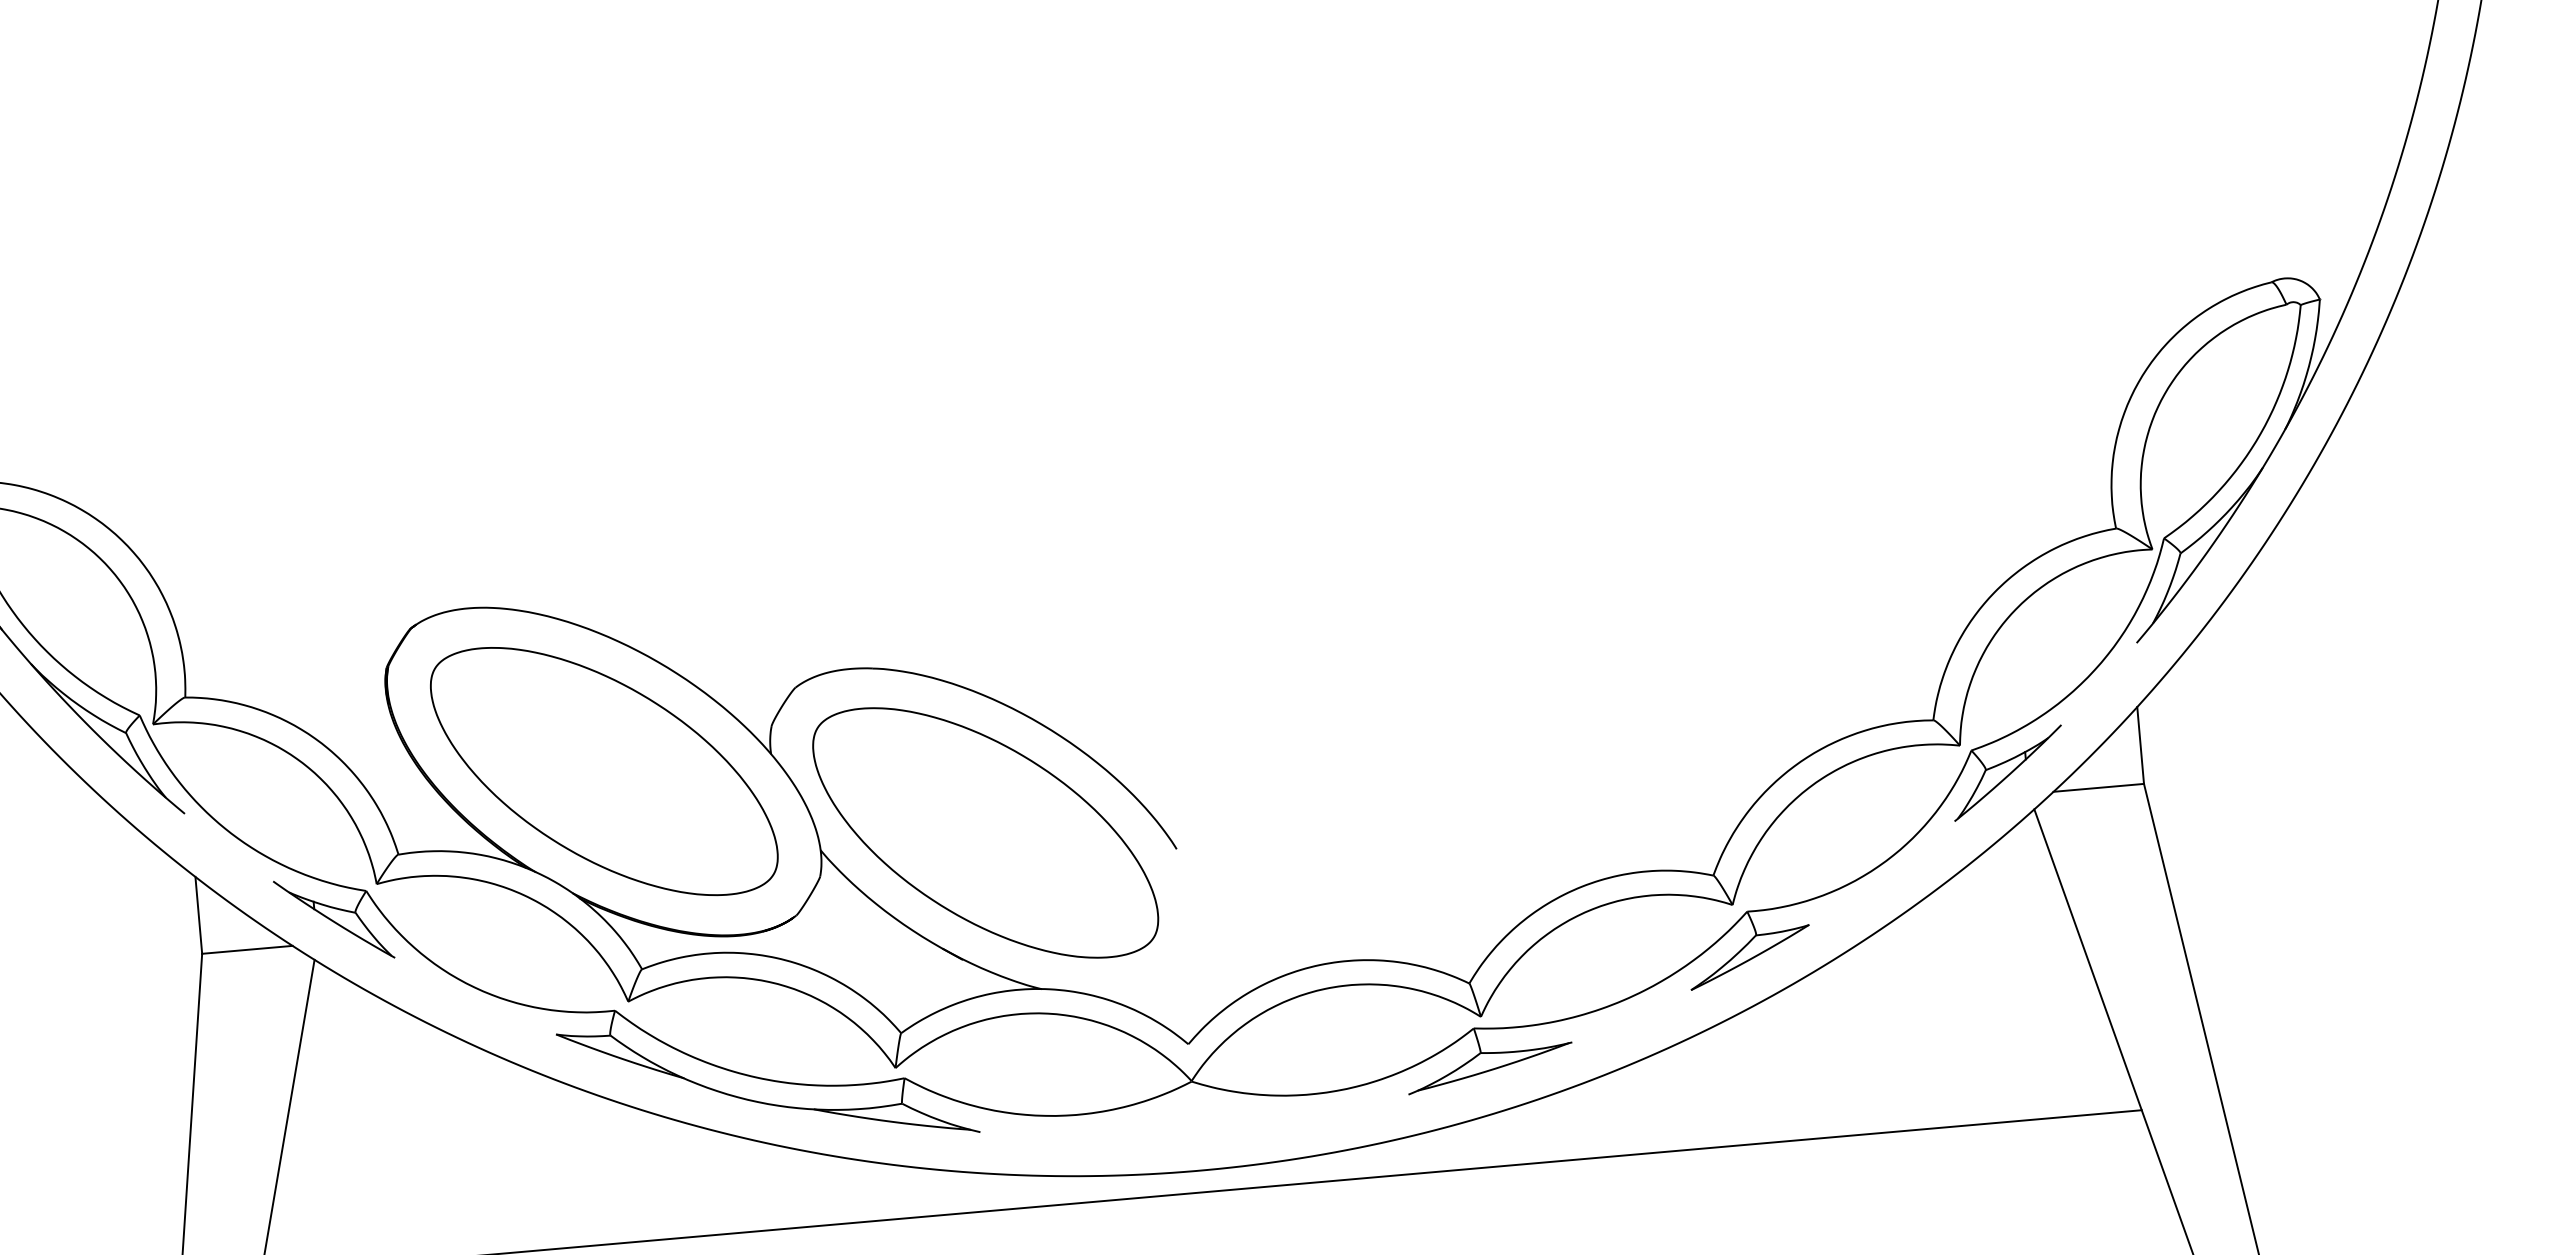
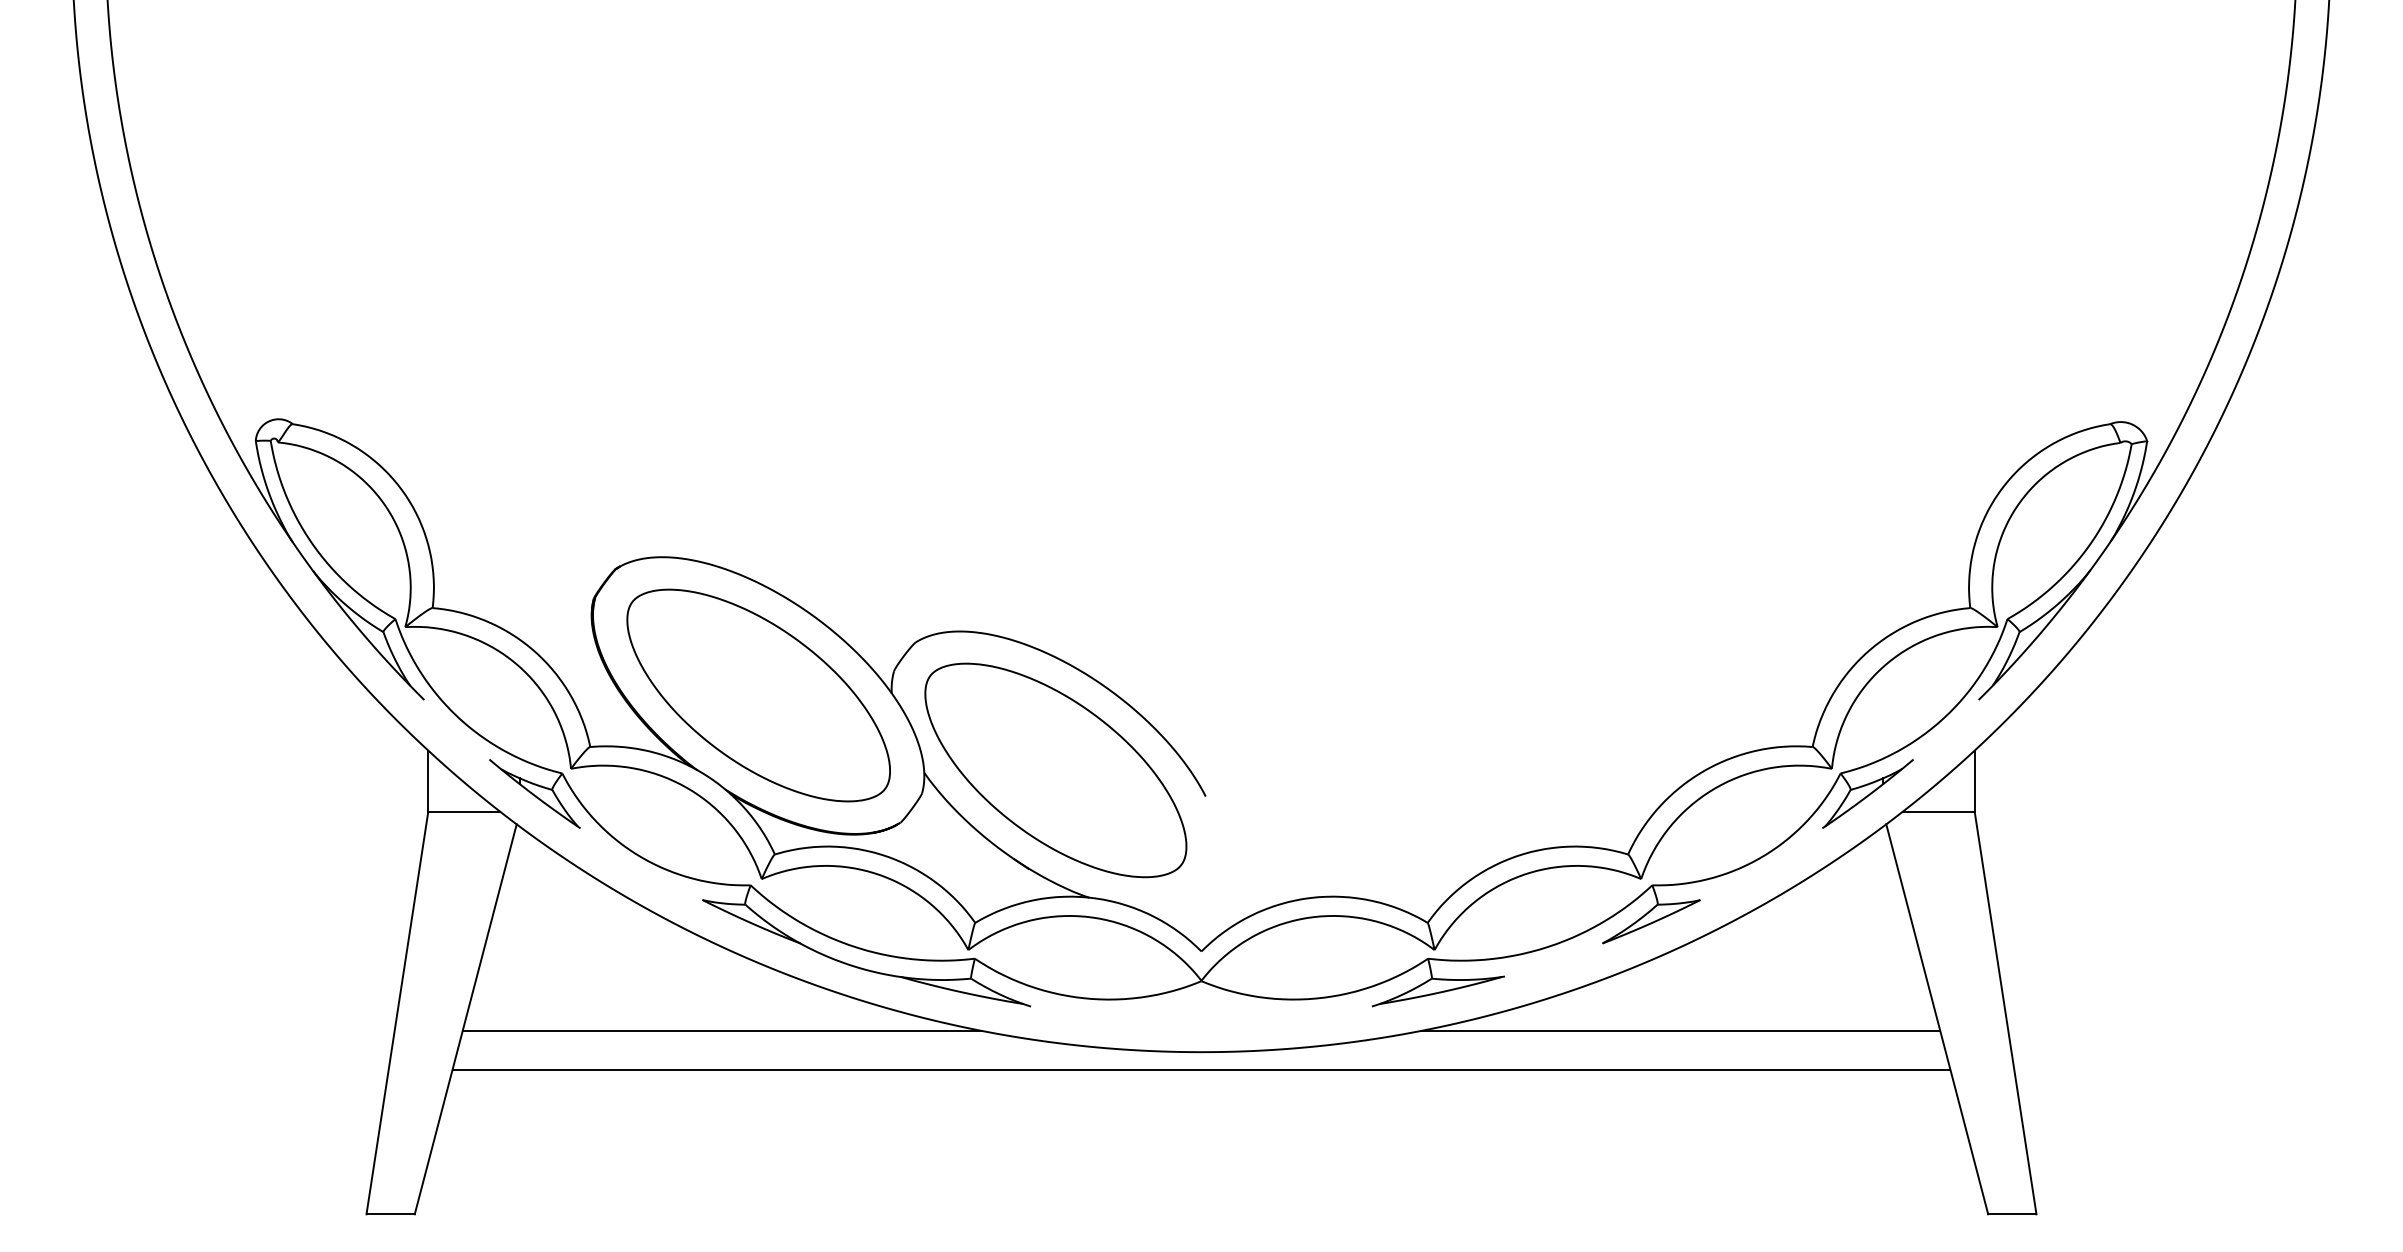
line: (1798, 1090) -> (1680, 1030), added
line: (594, 1196) -> (721, 1030), added

